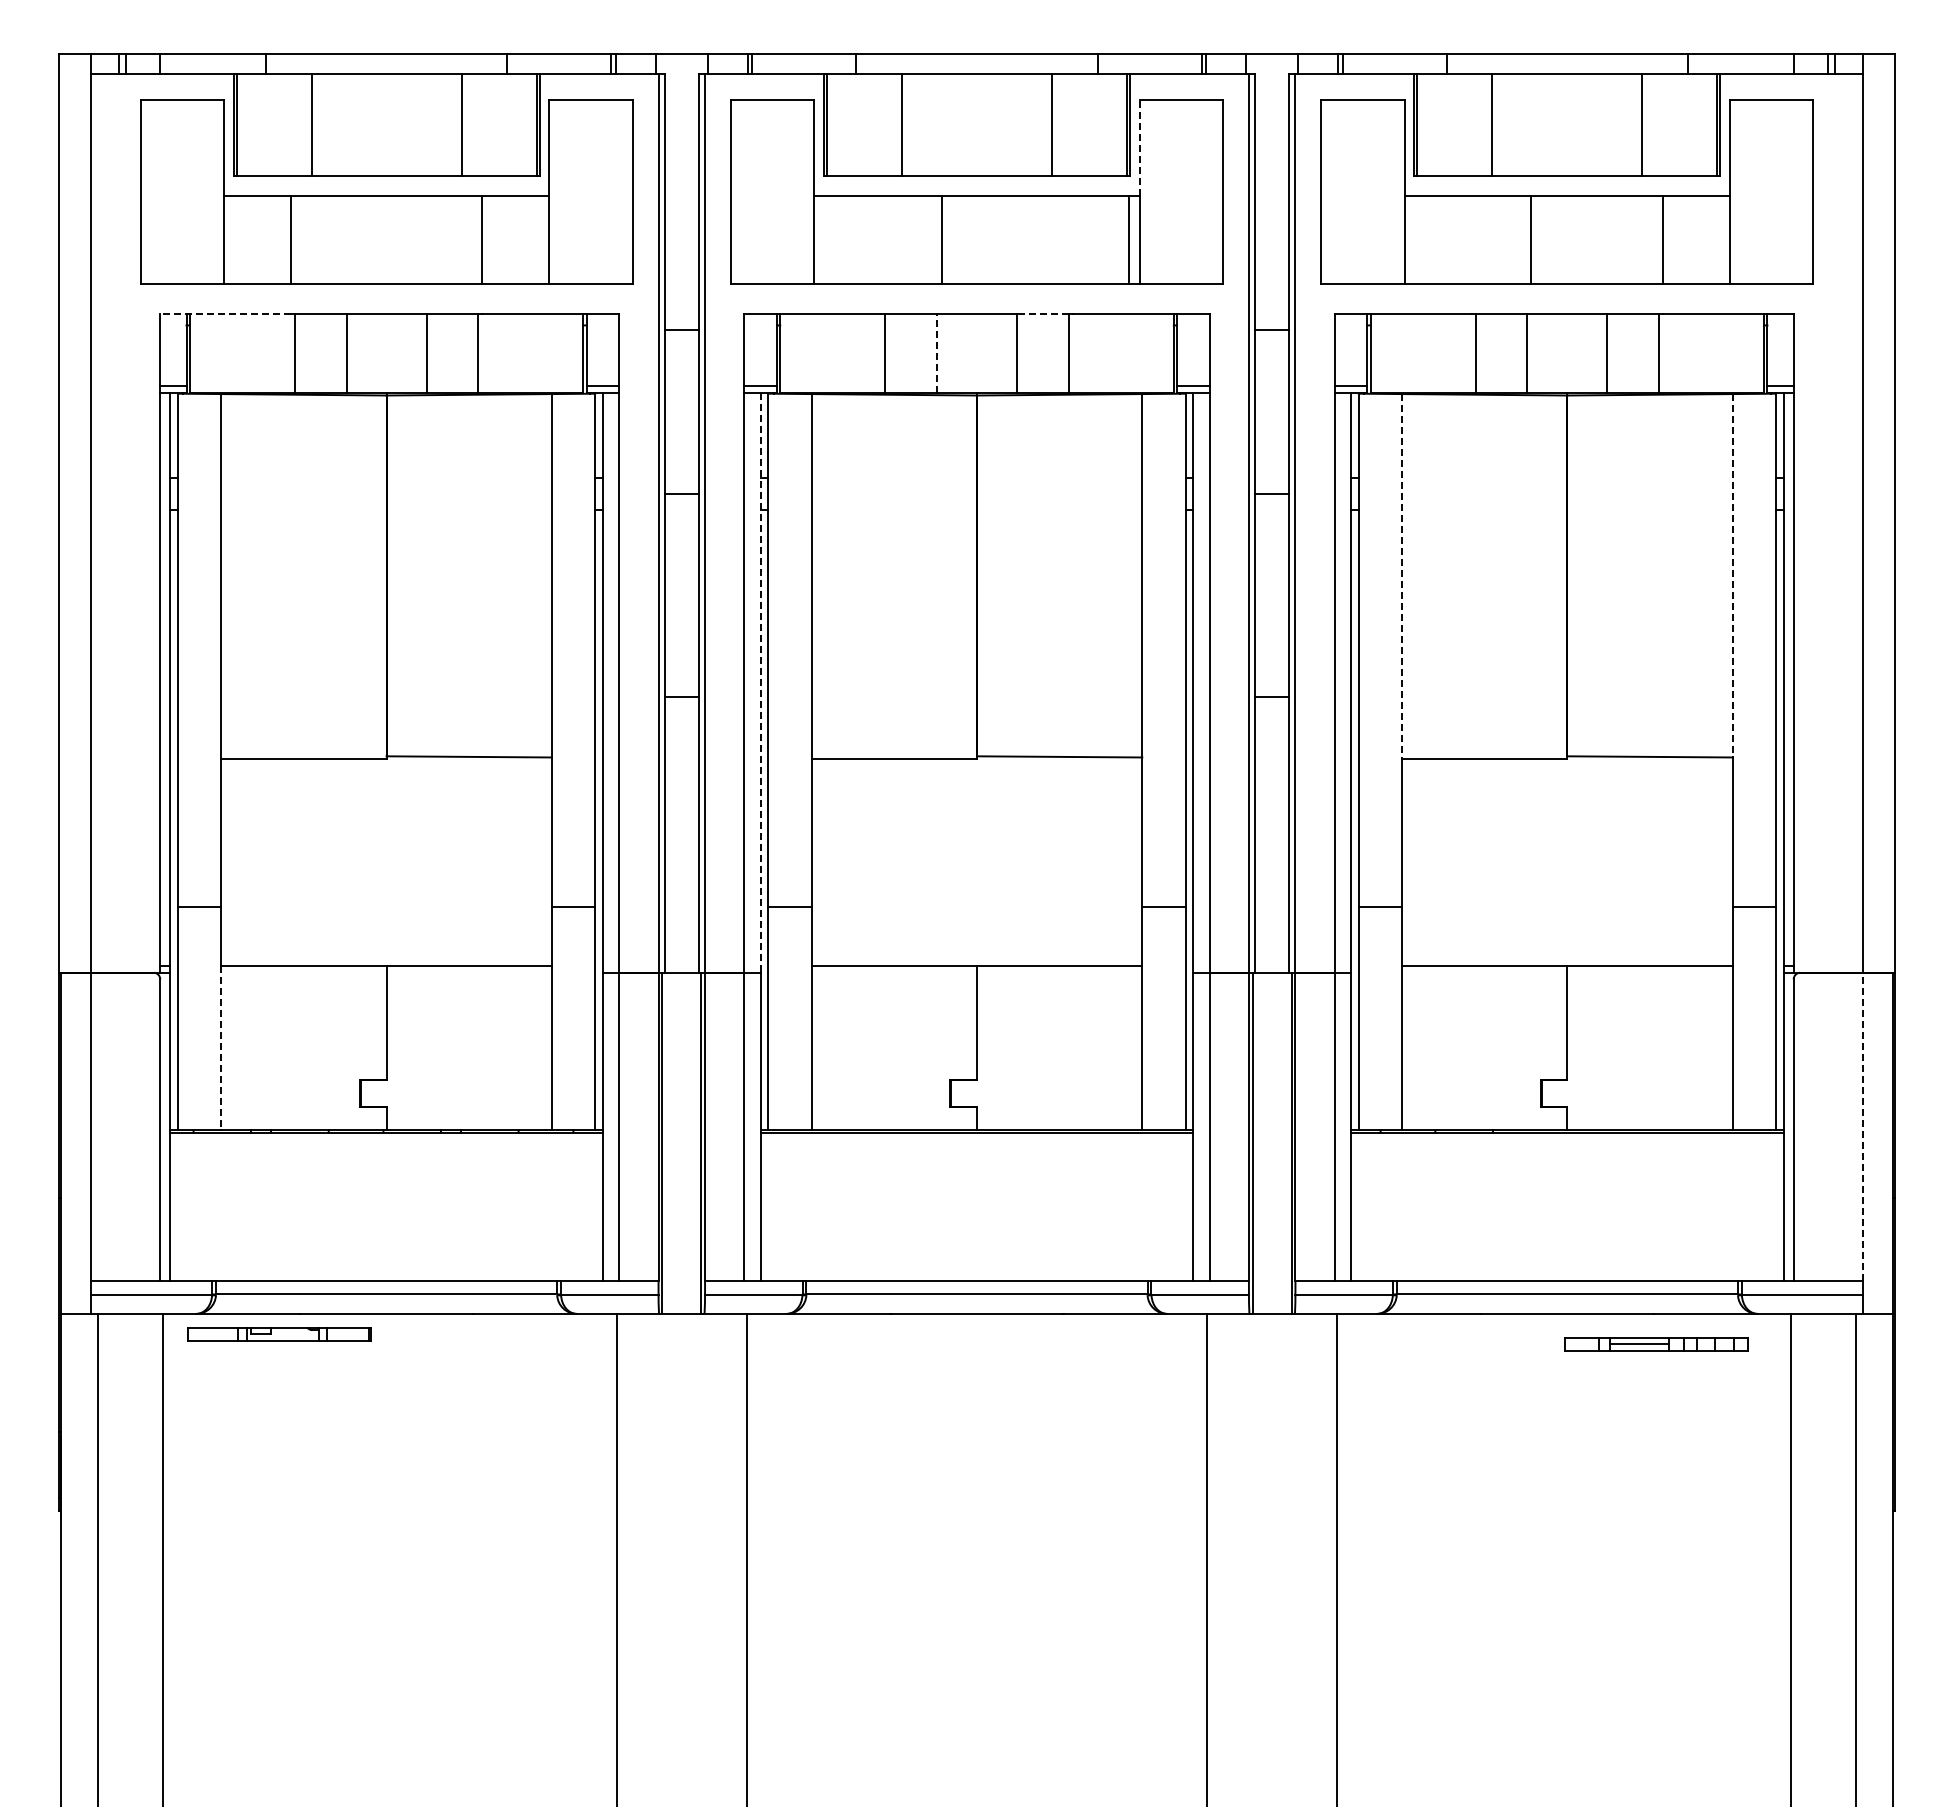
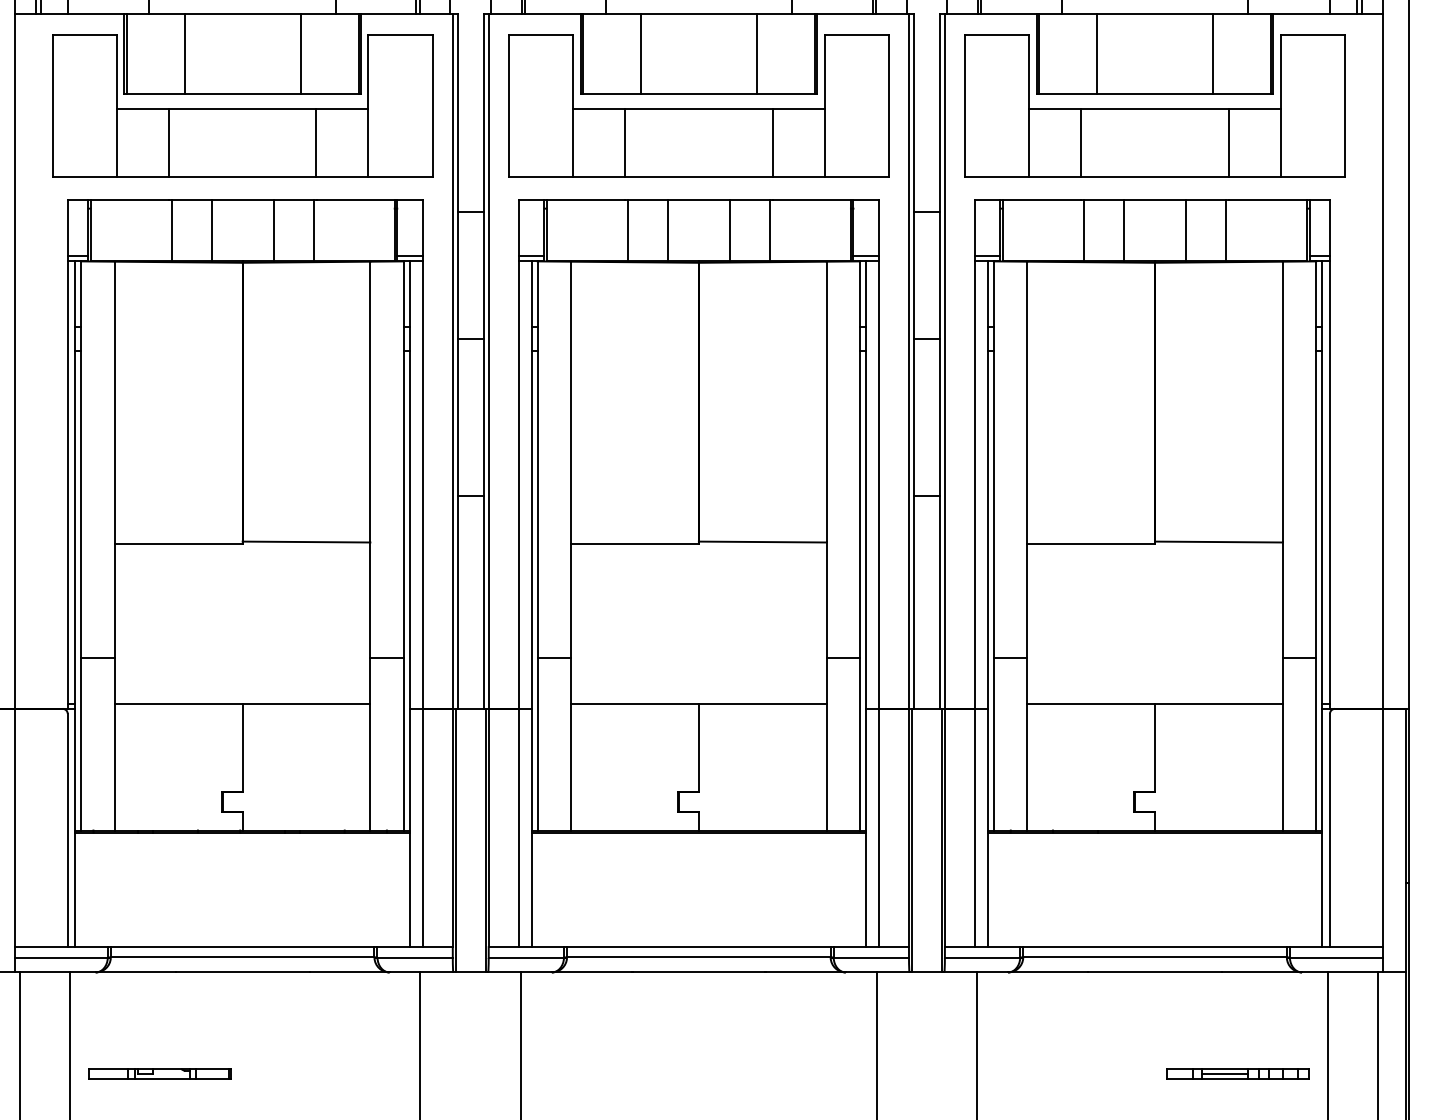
line: (1139, 148) -> (824, 71), dashed -> solid
line: (941, 240) -> (625, 143), moved
line: (1129, 240) -> (772, 143), moved
line: (1530, 240) -> (1080, 143), moved
line: (225, 314) -> (118, 200), dashed -> solid
line: (1042, 314) -> (749, 200), dashed -> solid
line: (936, 353) -> (667, 230), dashed -> solid
line: (1732, 575) -> (1282, 401), dashed -> solid
line: (1402, 577) -> (1027, 403), dashed -> solid
line: (760, 682) -> (531, 484), dashed -> solid
line: (221, 1048) -> (115, 767), dashed -> solid
line: (1862, 1126) -> (1383, 827), dashed -> solid
part: (279, 1334) -> (159, 1074), moved
part: (1656, 1344) -> (1237, 1074), moved

